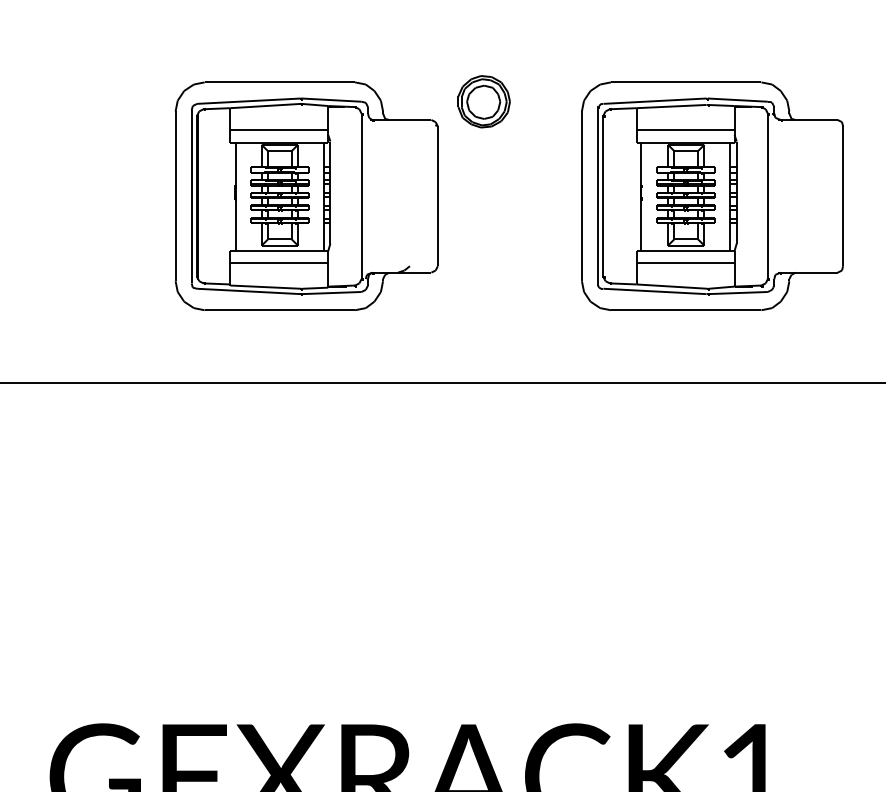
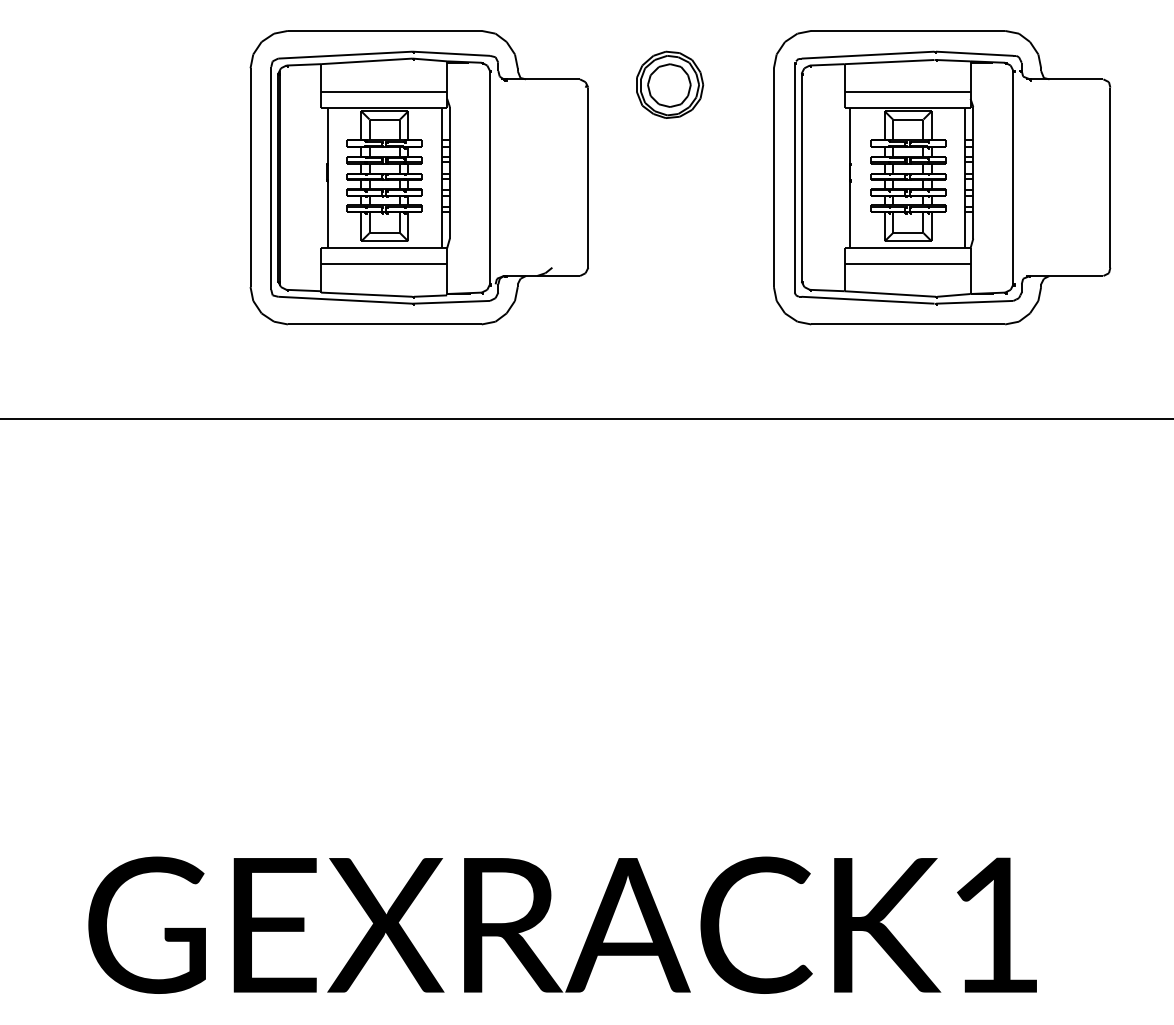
part: (484, 101) -> (670, 84), moved

